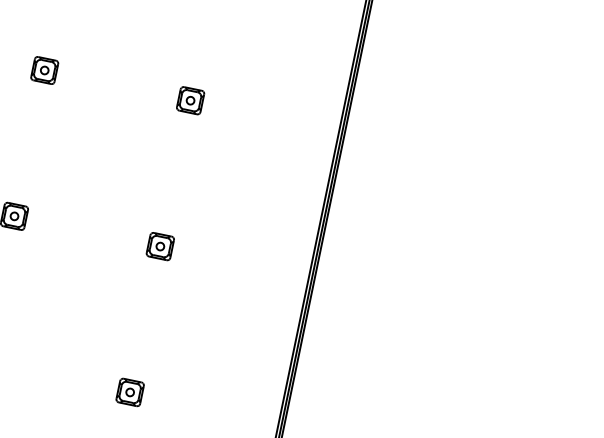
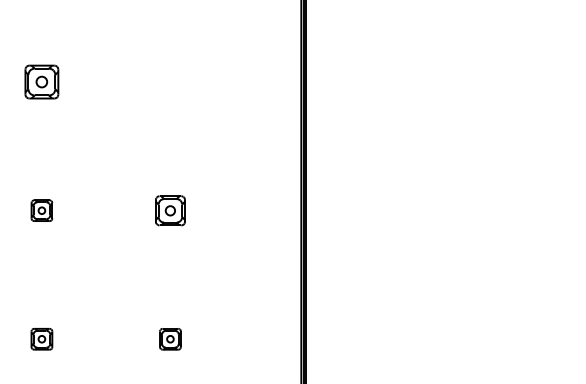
part: (44, 70) -> (41, 82), size x1.6
part: (190, 101) -> (170, 82), removed
part: (160, 246) -> (170, 210), size x1.4

